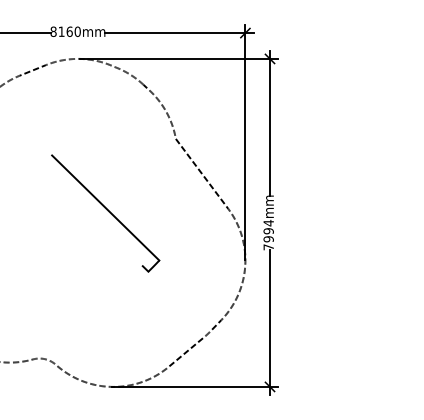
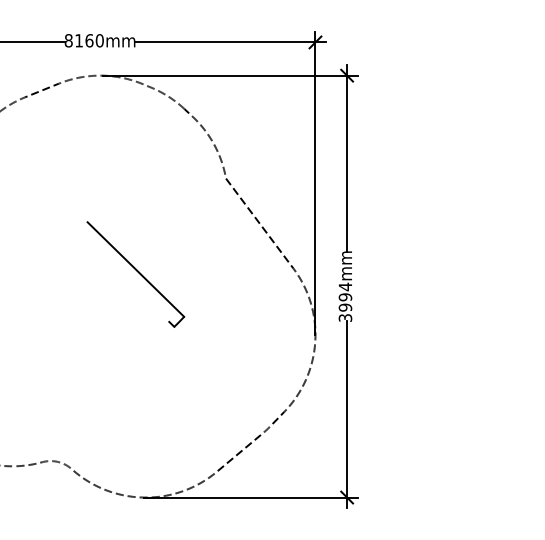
part: (105, 213) -> (135, 274), size x0.7
text: (268, 247) -> (345, 318), 7994mm -> 3994mm

